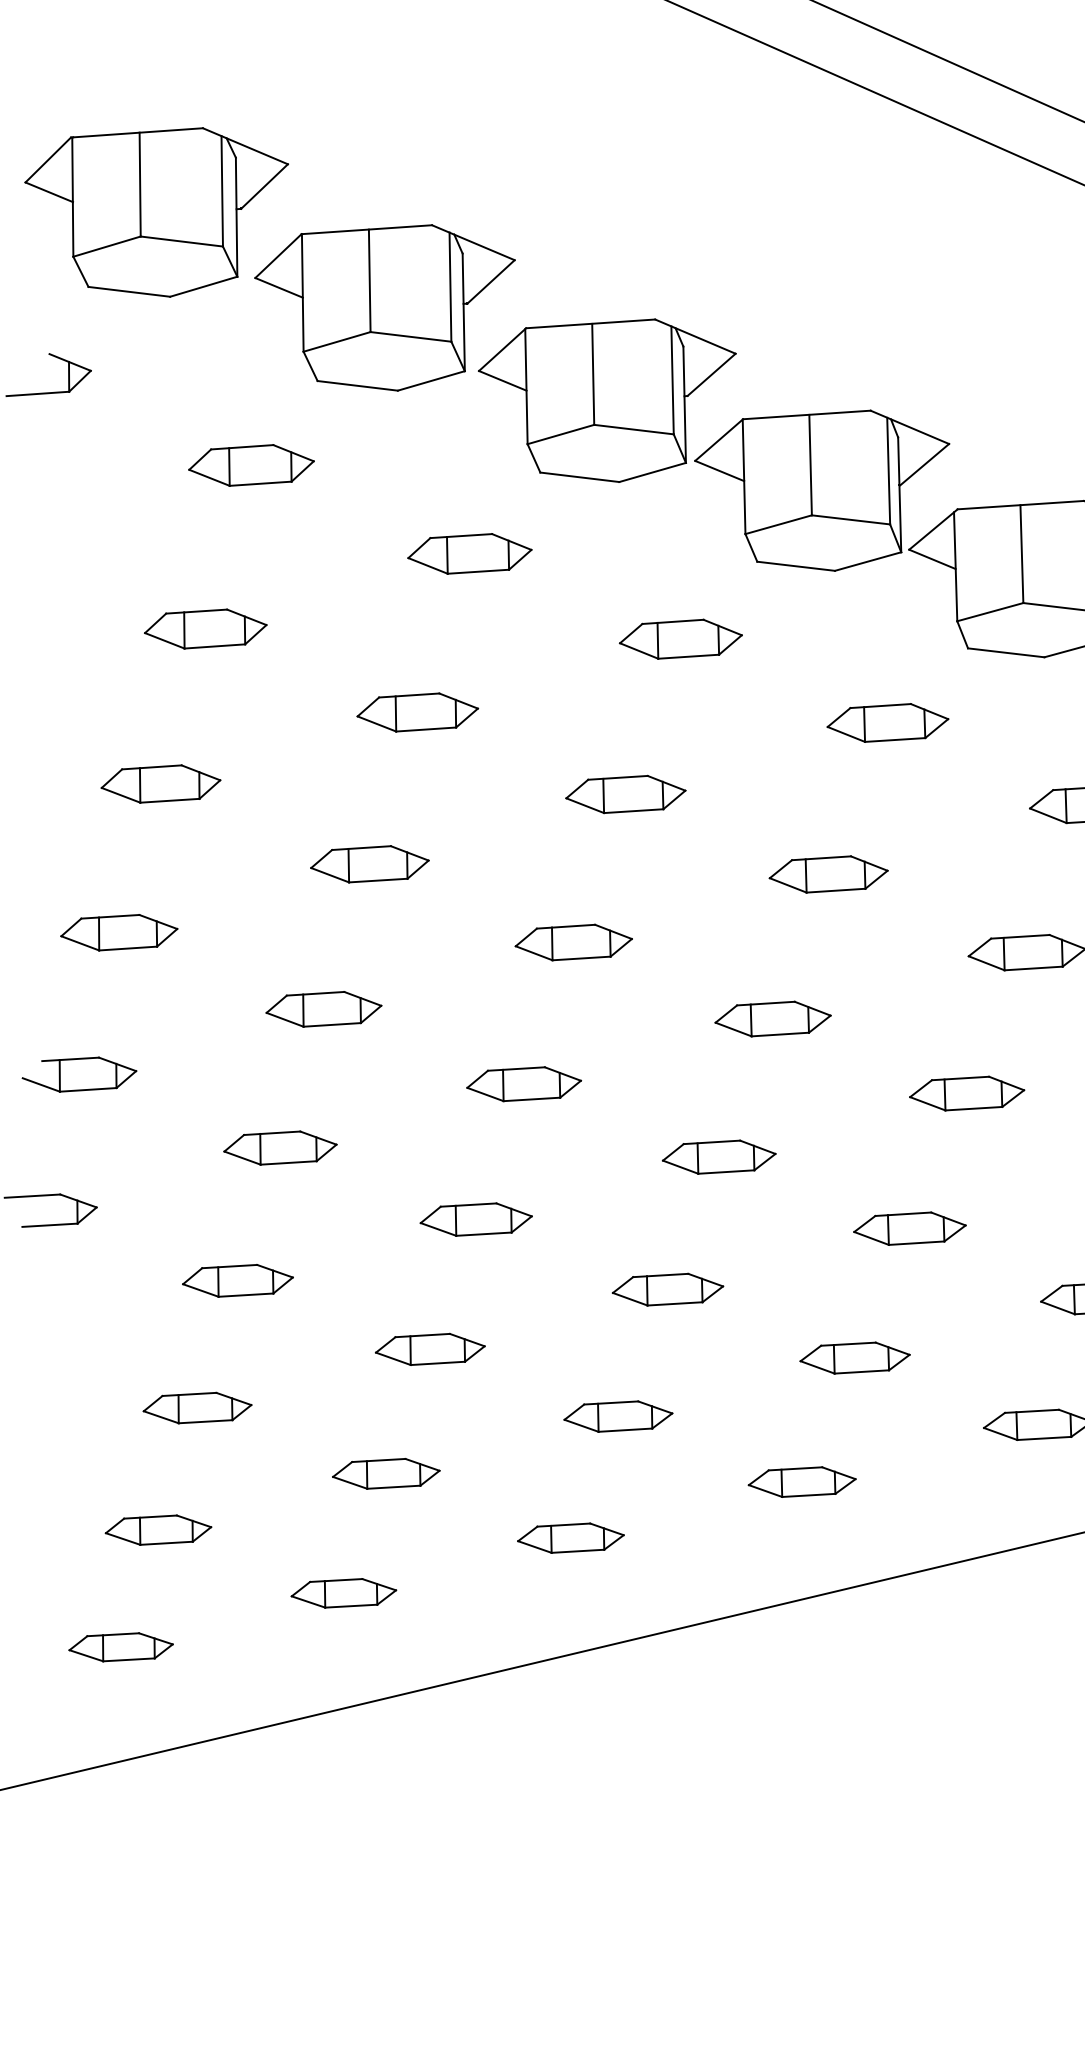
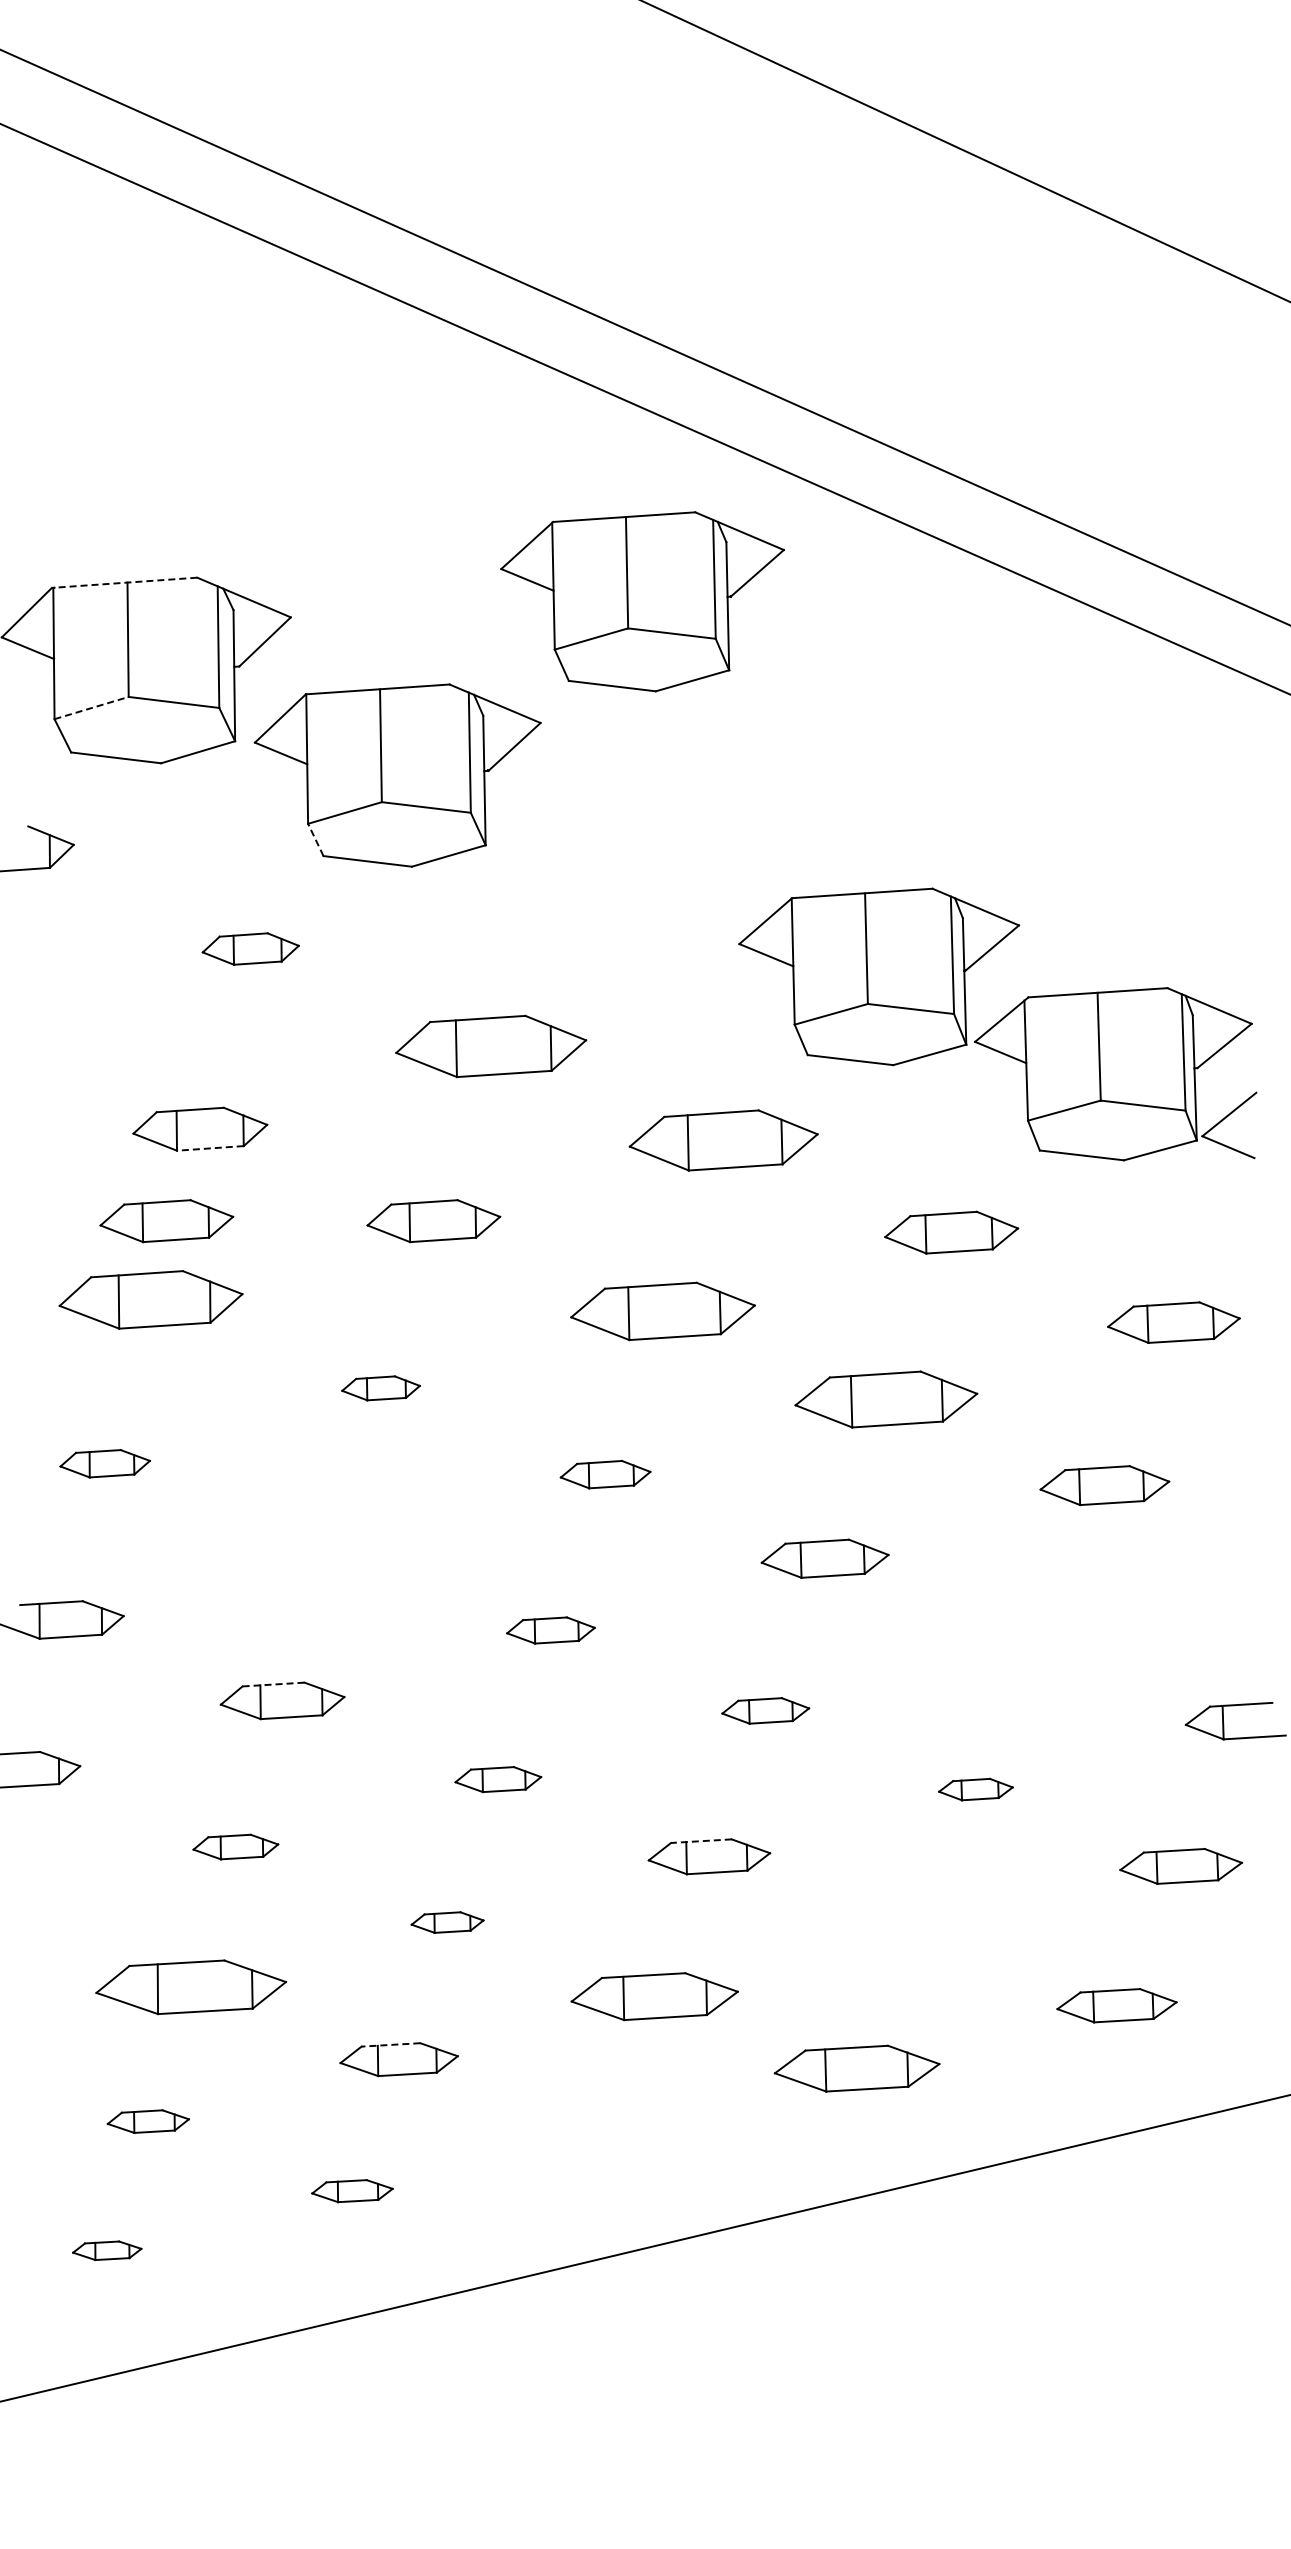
line: (136, 132) -> (124, 582), solid -> dashed
line: (106, 247) -> (91, 708), solid -> dashed
line: (310, 365) -> (315, 839), solid -> dashed
part: (607, 400) -> (642, 601), moved
part: (251, 464) -> (250, 948), size x0.7
part: (470, 553) -> (491, 1046), size x1.4
part: (680, 639) -> (723, 1140), size x1.4
line: (214, 646) -> (209, 1148), solid -> dashed
part: (175, 712) -> (166, 1221), added
part: (160, 783) -> (150, 1299), size x1.4
part: (625, 794) -> (662, 1311), size x1.4
part: (369, 864) -> (380, 1388), size x0.6
part: (828, 874) -> (886, 1399), size x1.4
part: (119, 932) -> (105, 1463), size x0.7
part: (573, 942) -> (605, 1474), size x0.7
part: (323, 1008) -> (330, 1547), removed
part: (523, 1084) -> (550, 1630), size x0.7
part: (966, 1093) -> (1038, 1640), removed
line: (272, 1133) -> (273, 1684), solid -> dashed
part: (718, 1156) -> (765, 1710), size x0.7
part: (476, 1219) -> (498, 1779), size x0.7
part: (909, 1228) -> (975, 1789), size x0.6
line: (659, 1275) -> (700, 1841), solid -> dashed
part: (237, 1280) -> (235, 1846), size x0.7
part: (430, 1349) -> (447, 1922), size x0.6
part: (855, 1358) -> (915, 1932), removed
part: (197, 1407) -> (191, 1986), size x1.6
part: (618, 1416) -> (654, 1996), size x1.4
line: (378, 1460) -> (390, 2044), solid -> dashed
part: (802, 1481) -> (857, 2068), size x1.4
part: (158, 1530) -> (148, 2121), size x0.7
part: (570, 1538) -> (602, 2130), removed
part: (343, 1592) -> (352, 2190), size x0.7
part: (121, 1647) -> (107, 2250), size x0.6

